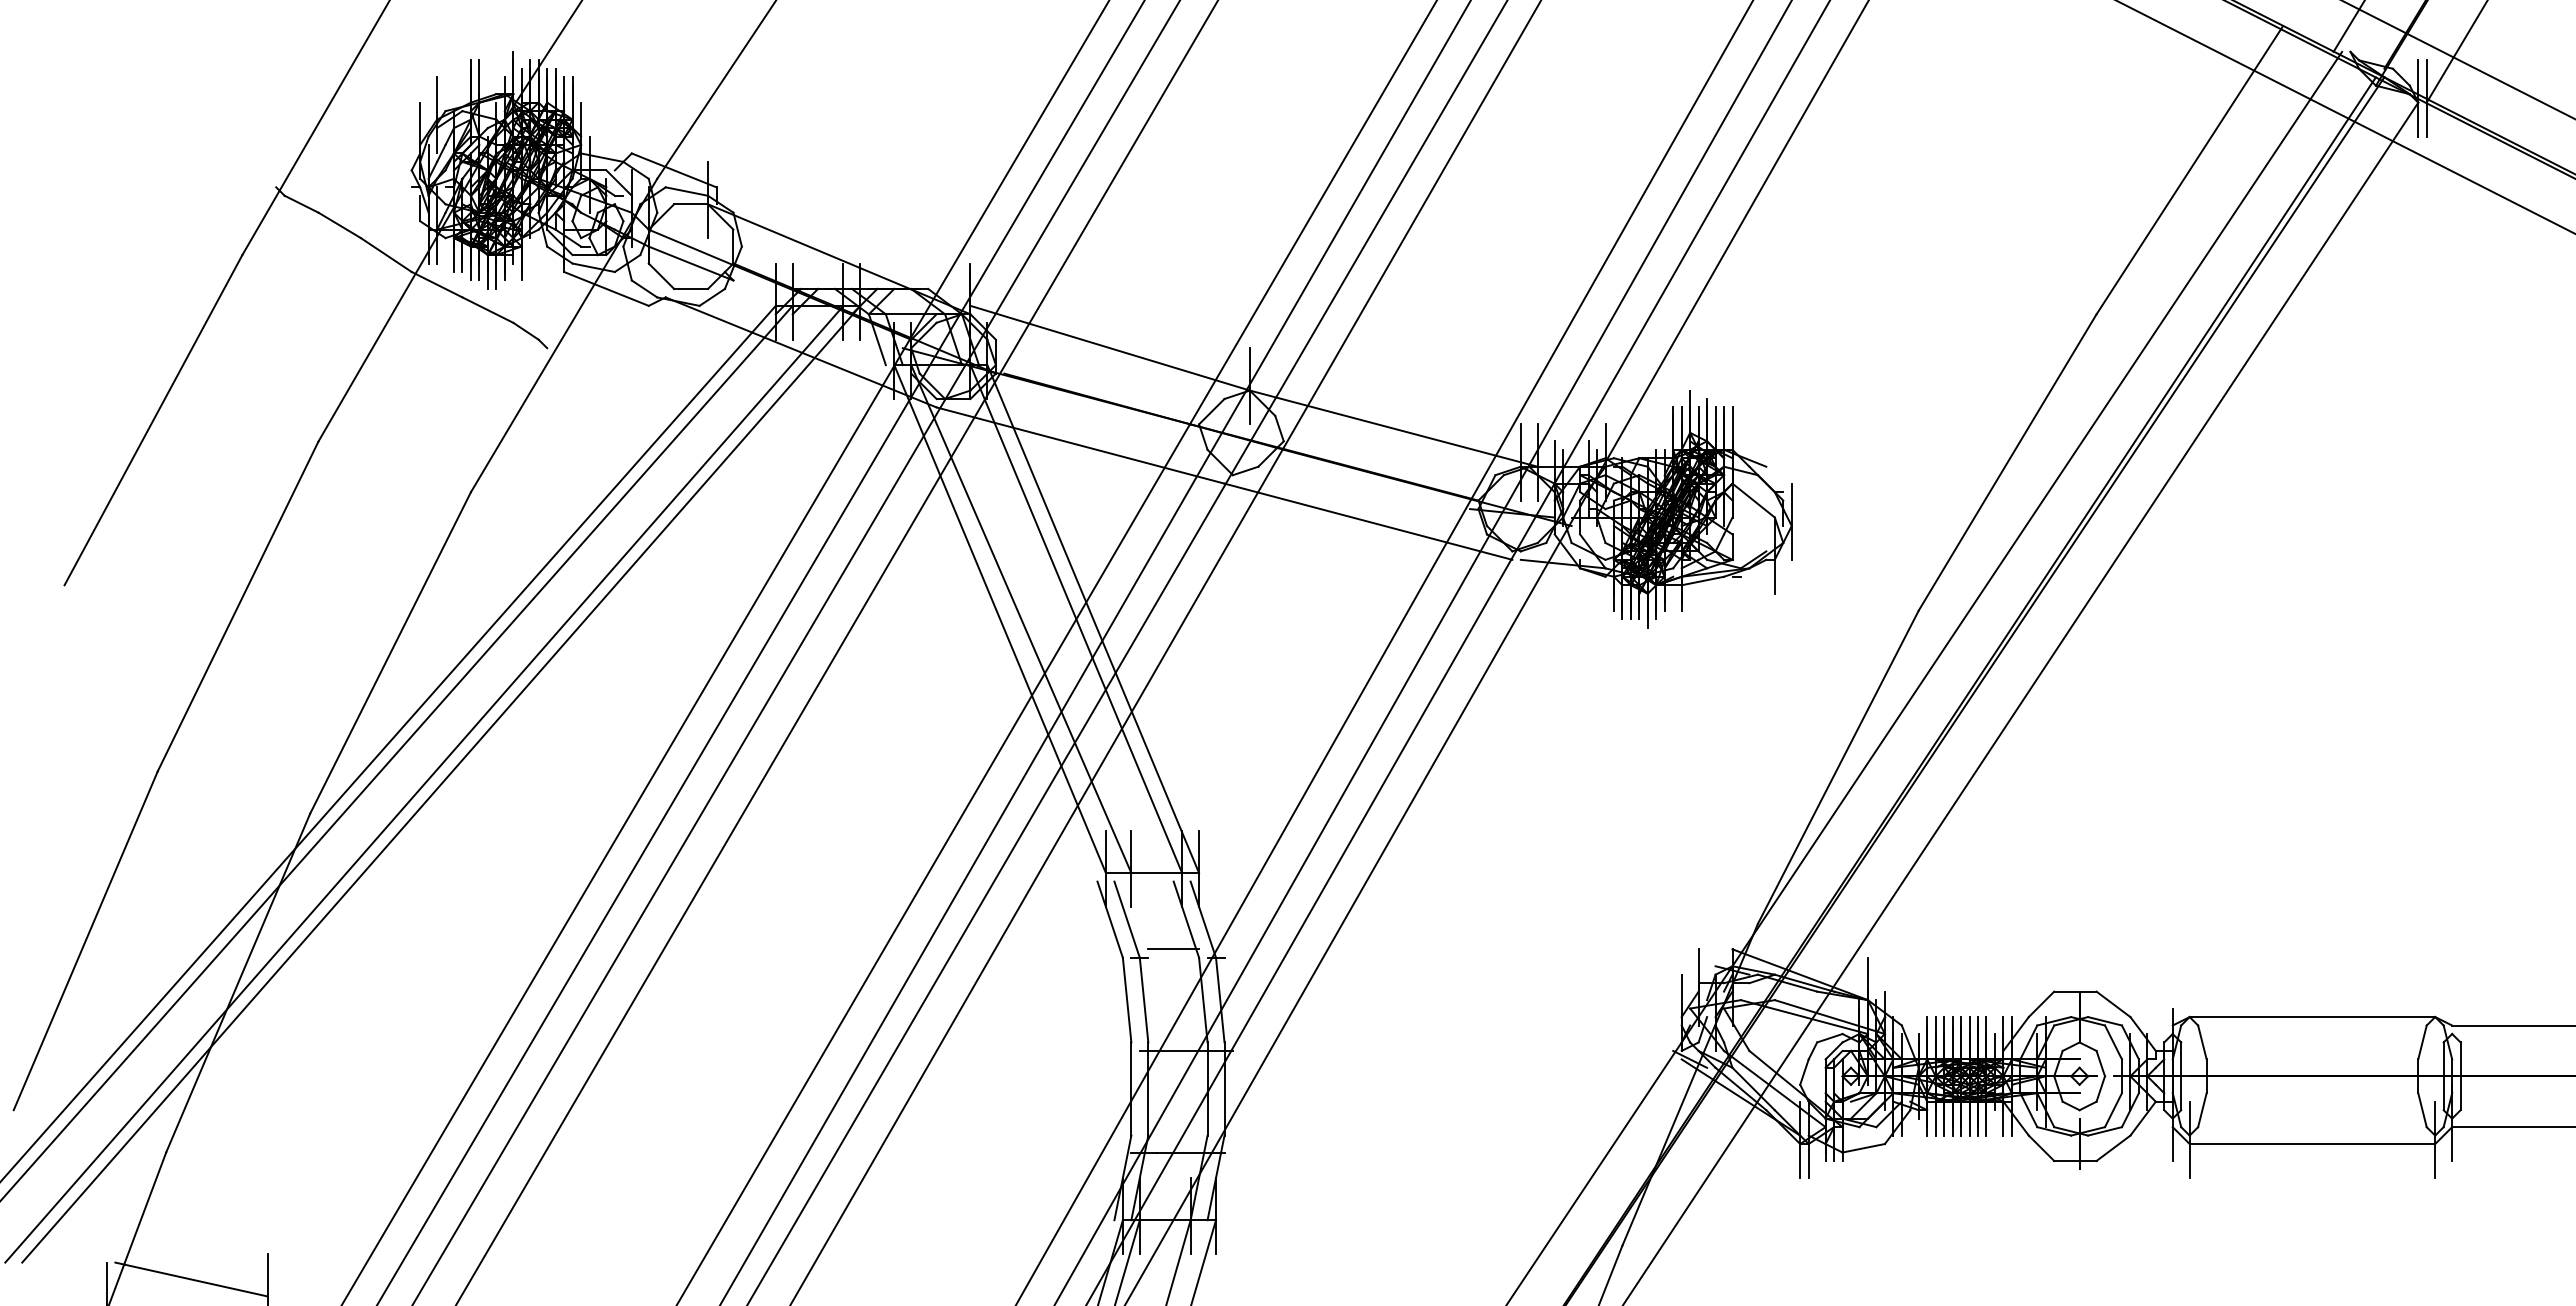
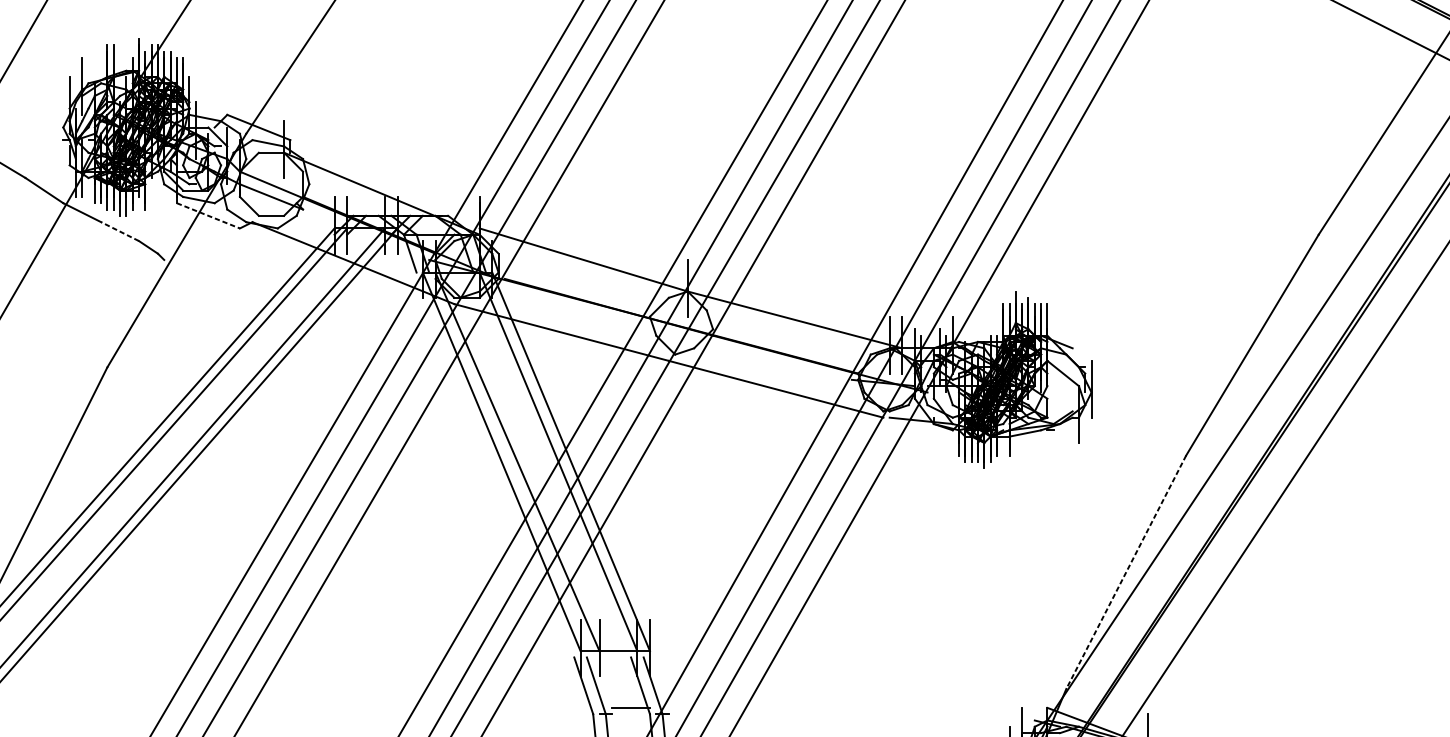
line: (606, 288) -> (208, 215), solid -> dashed
line: (487, 309) -> (119, 231), solid -> dashed
line: (1838, 767) -> (1126, 572), solid -> dashed

